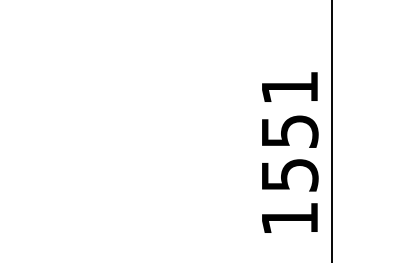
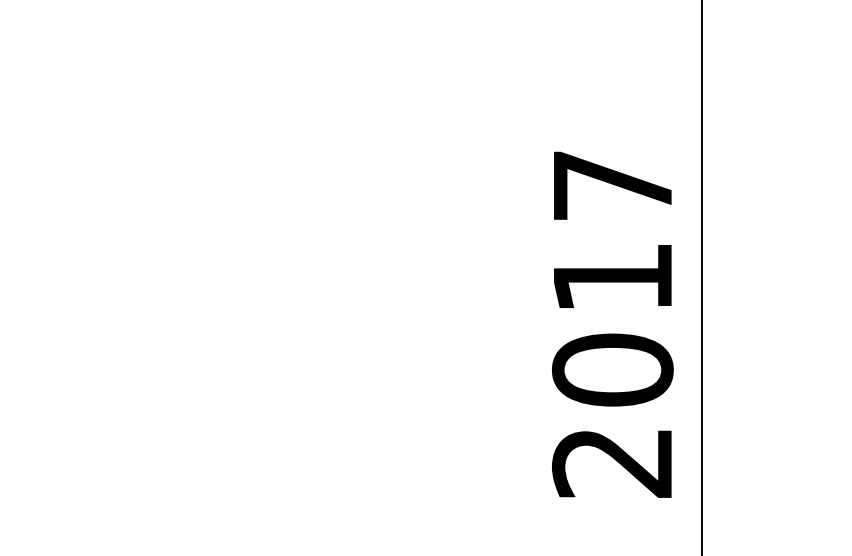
text: (289, 153) -> (612, 324), 1551 -> 2017

